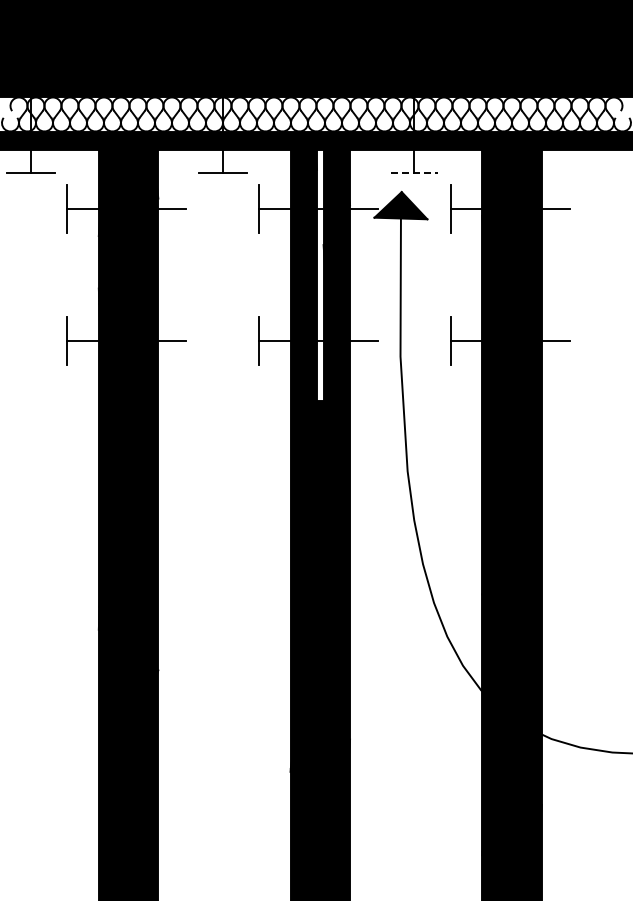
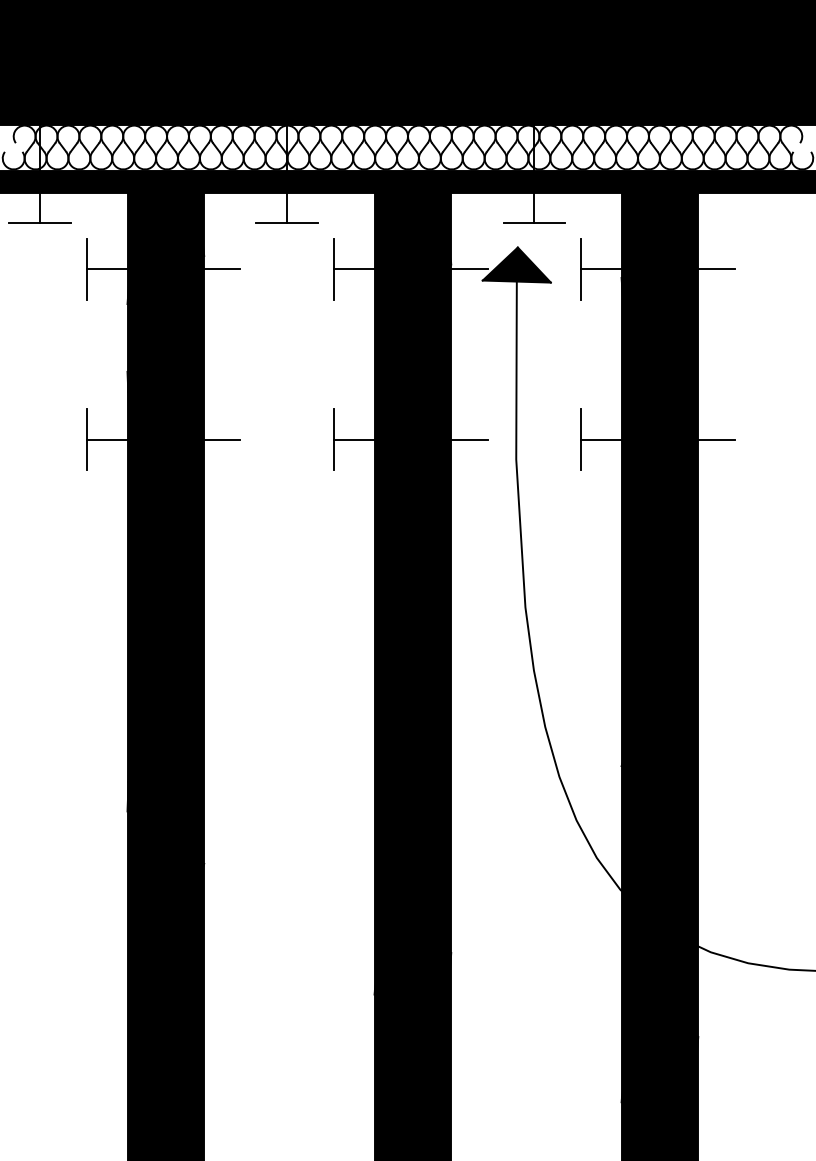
line: (414, 173) -> (534, 223), dashed -> solid
fill: (320, 274) -> (413, 353), added

